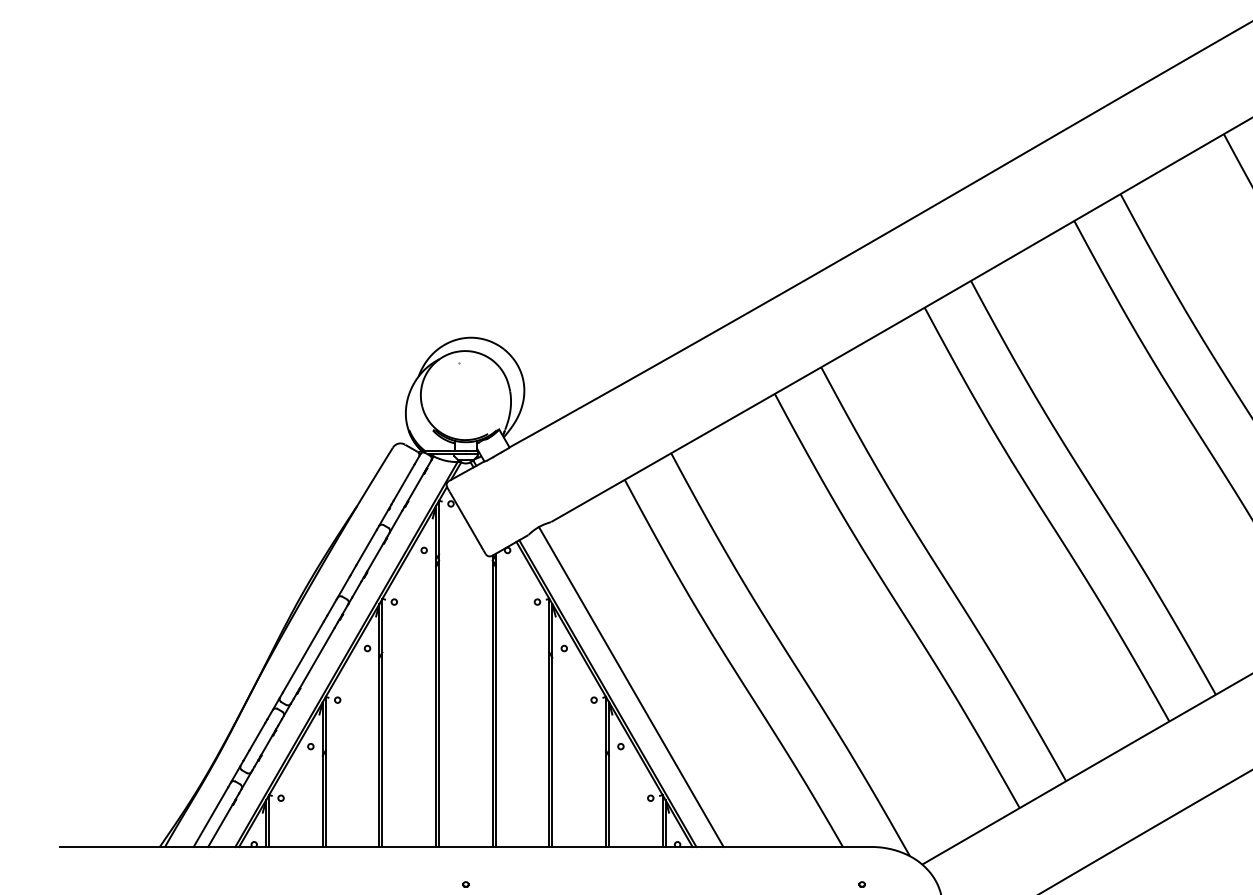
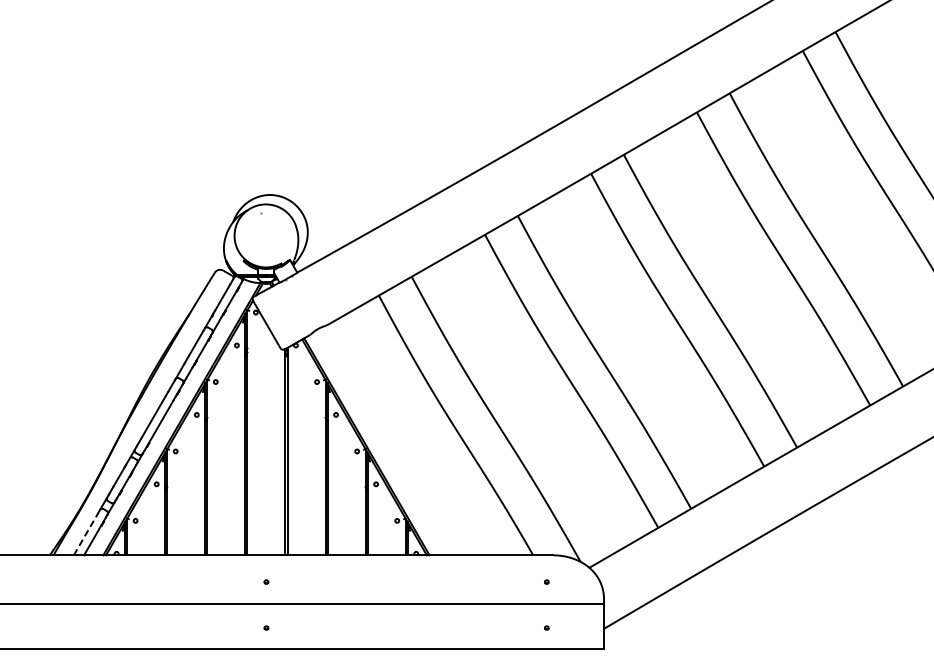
line: (631, 686) -> (383, 441), removed
line: (211, 816) -> (86, 533), solid -> dashed

